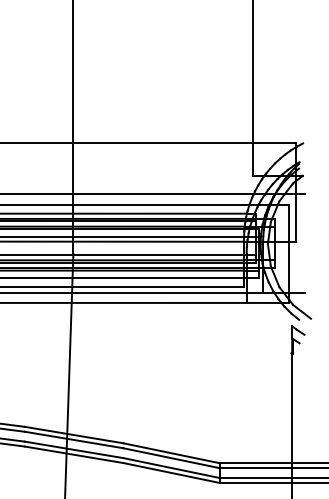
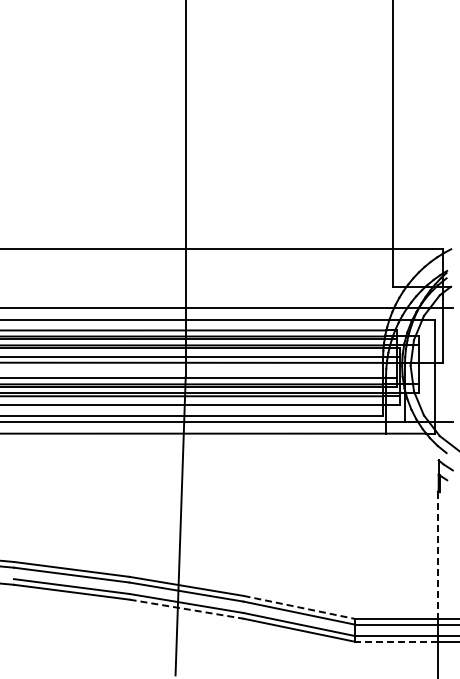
line: (292, 408) -> (438, 555), solid -> dashed
line: (171, 453) -> (299, 607), solid -> dashed
line: (74, 455) -> (186, 609), solid -> dashed
line: (255, 482) -> (396, 641), solid -> dashed

